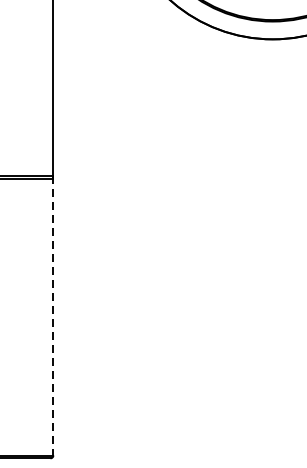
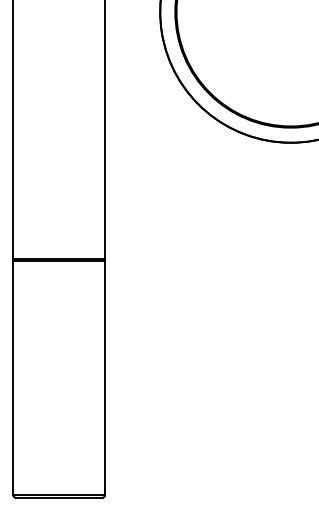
line: (53, 316) -> (105, 377), dashed -> solid

